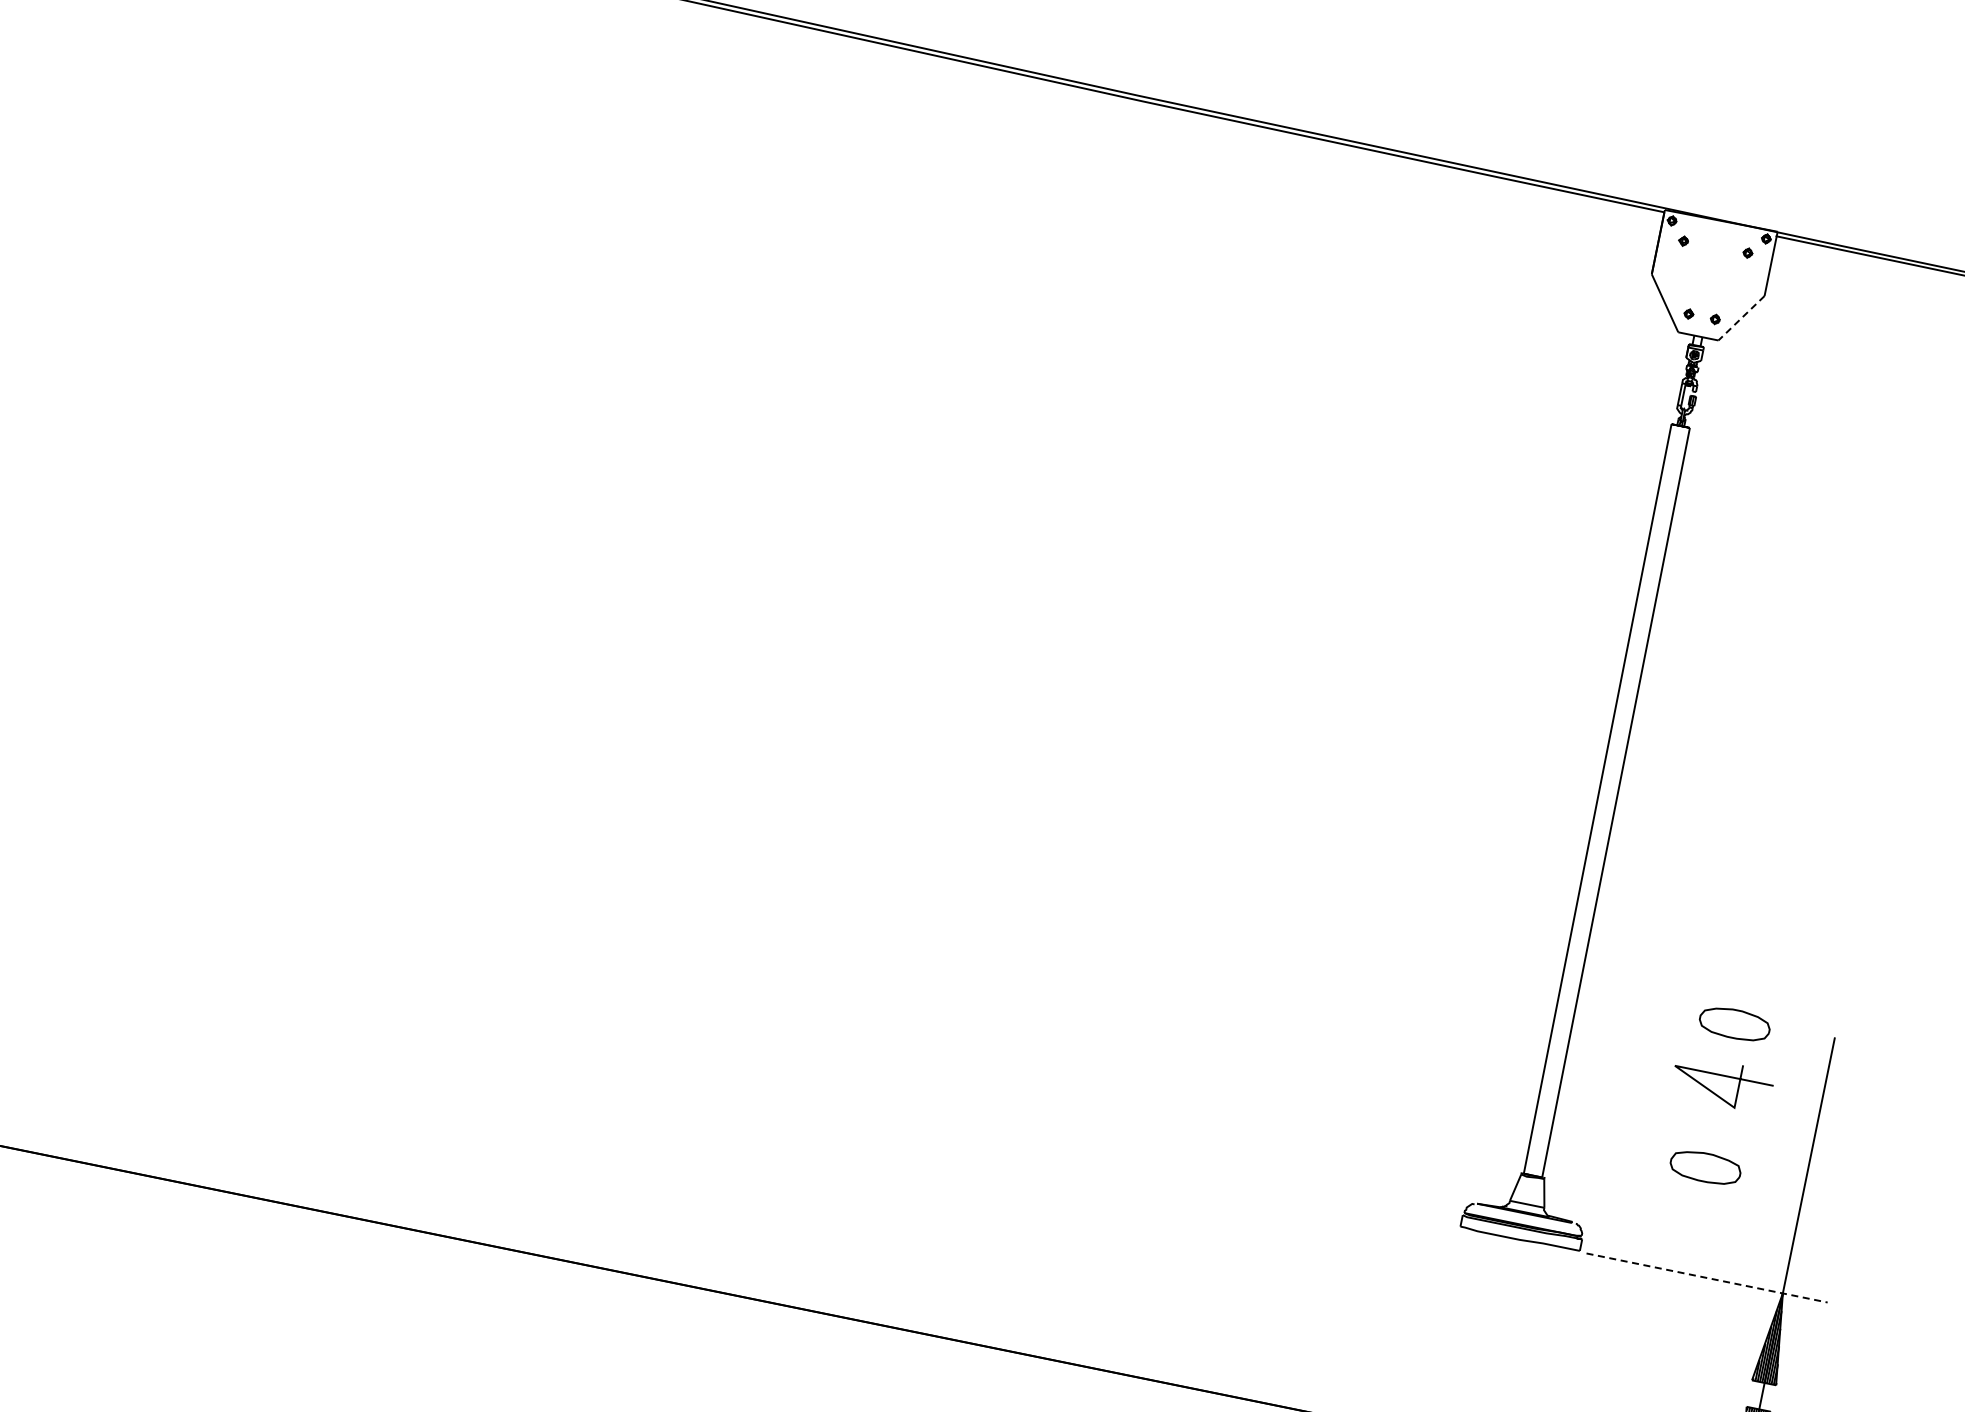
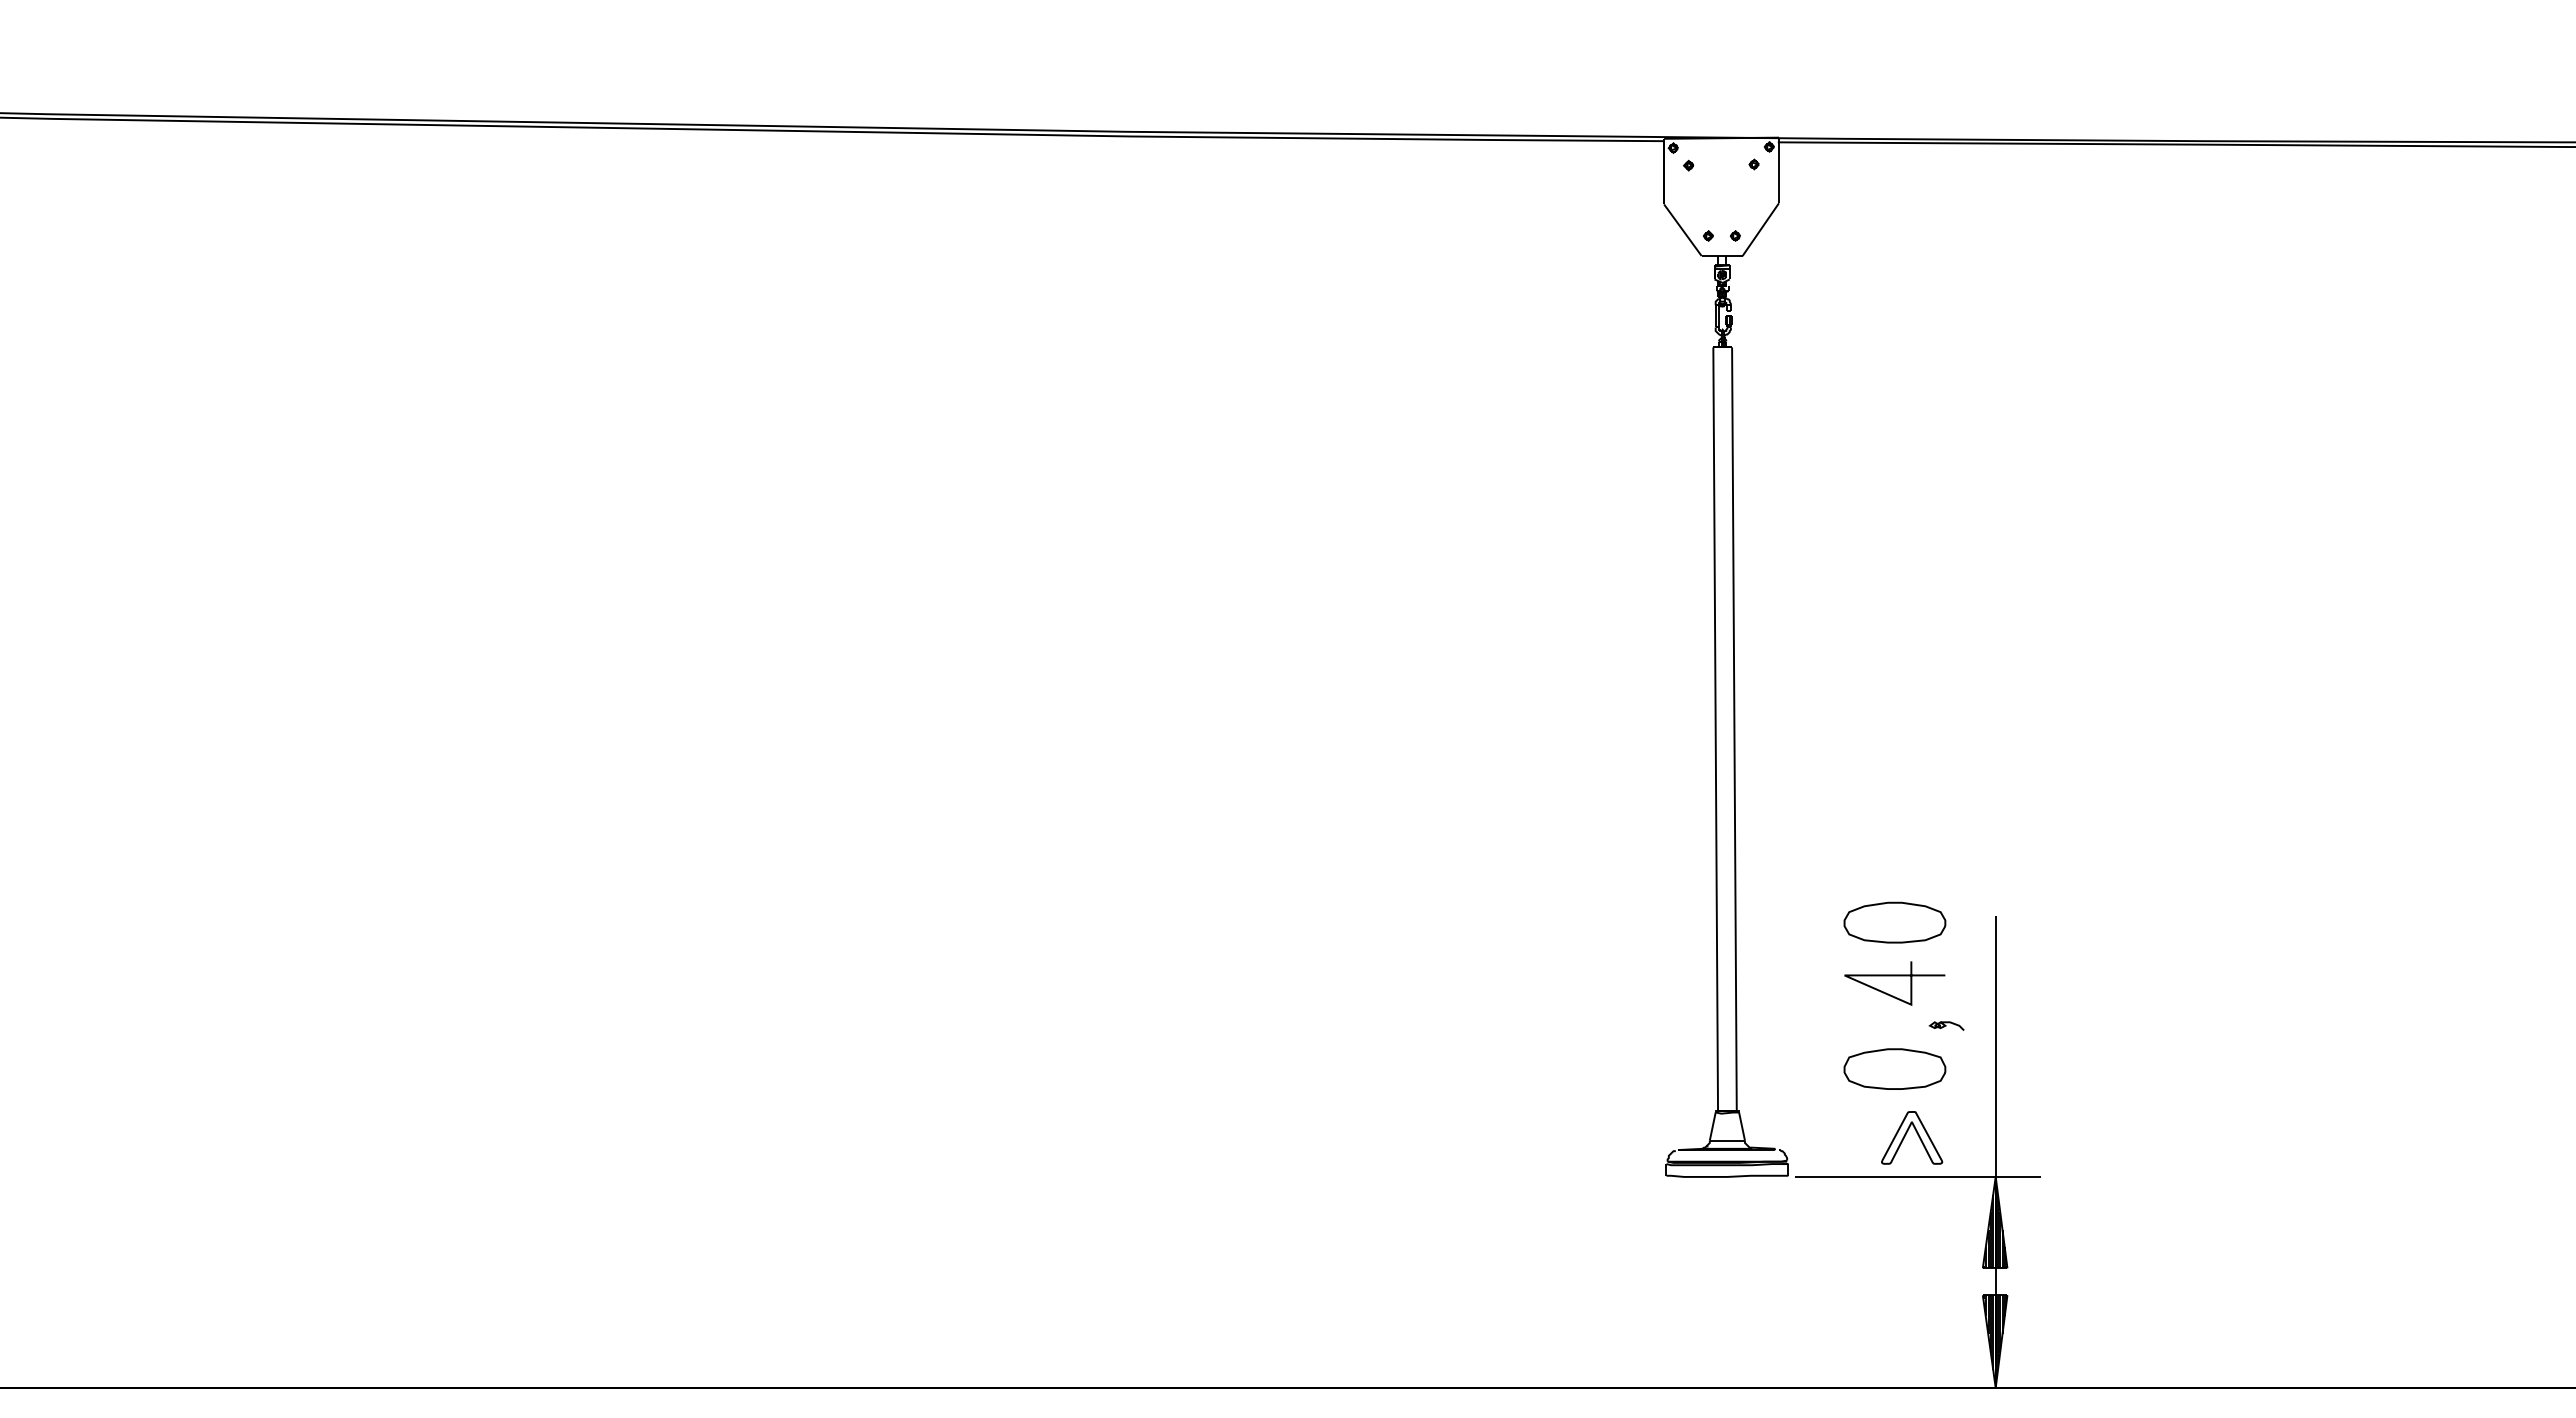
line: (1741, 319) -> (1760, 230), dashed -> solid
part: (1734, 1023) -> (1894, 922), size x1.43
part: (1764, 1135) -> (1946, 1025), added
part: (1705, 1166) -> (1894, 1068), size x1.43
part: (1709, 1238) -> (1912, 1137), added
line: (1707, 1277) -> (1918, 1176), dashed -> solid

